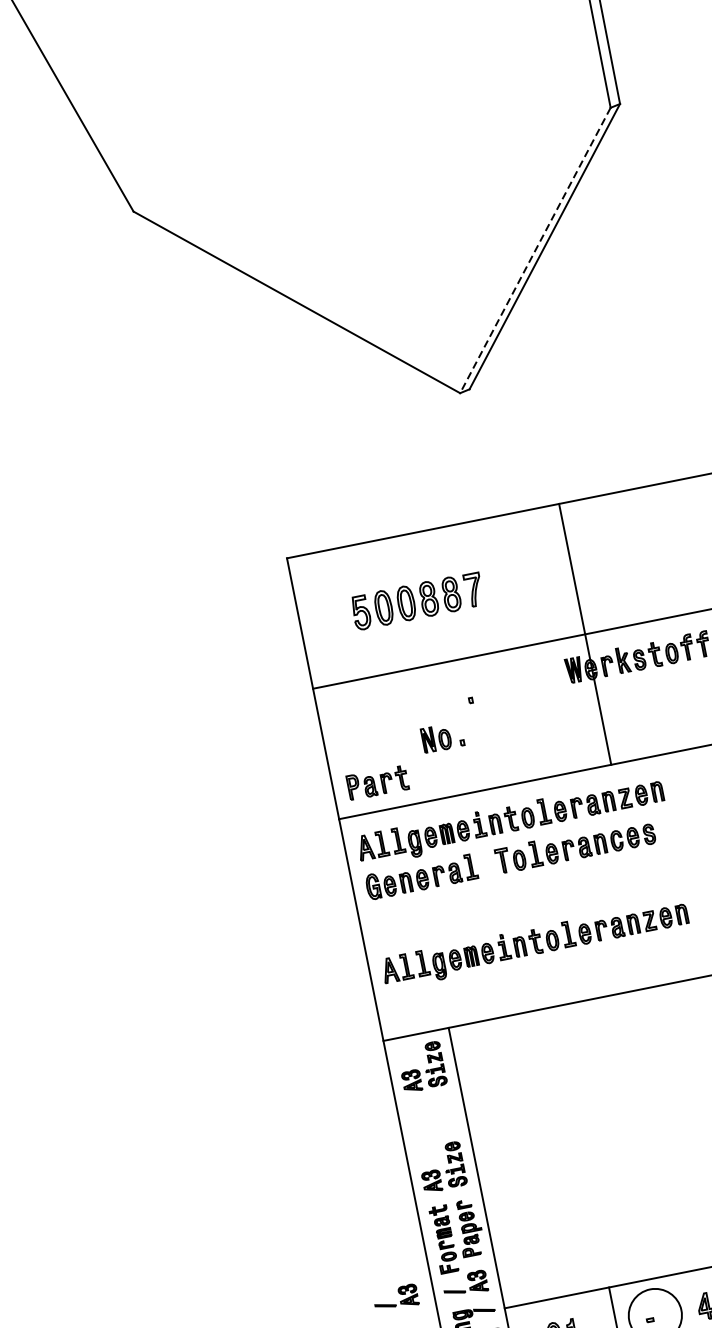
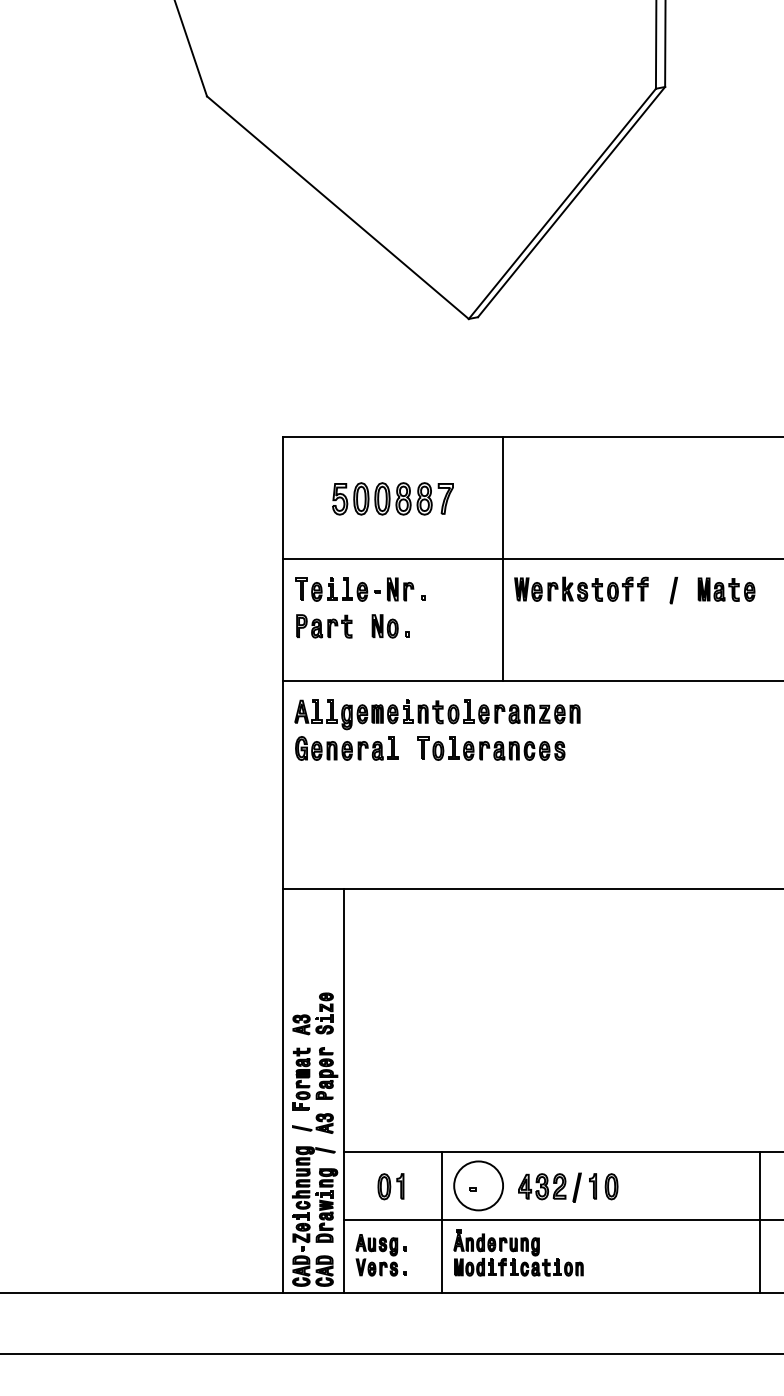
line: (535, 251) -> (562, 204), dashed -> solid
line: (585, 633) -> (503, 558), moved
part: (395, 705) -> (354, 589), added
part: (377, 782) -> (324, 626), moved
part: (535, 944) -> (437, 829), removed
part: (421, 1066) -> (312, 919), removed
part: (395, 1298) -> (247, 1123), removed

